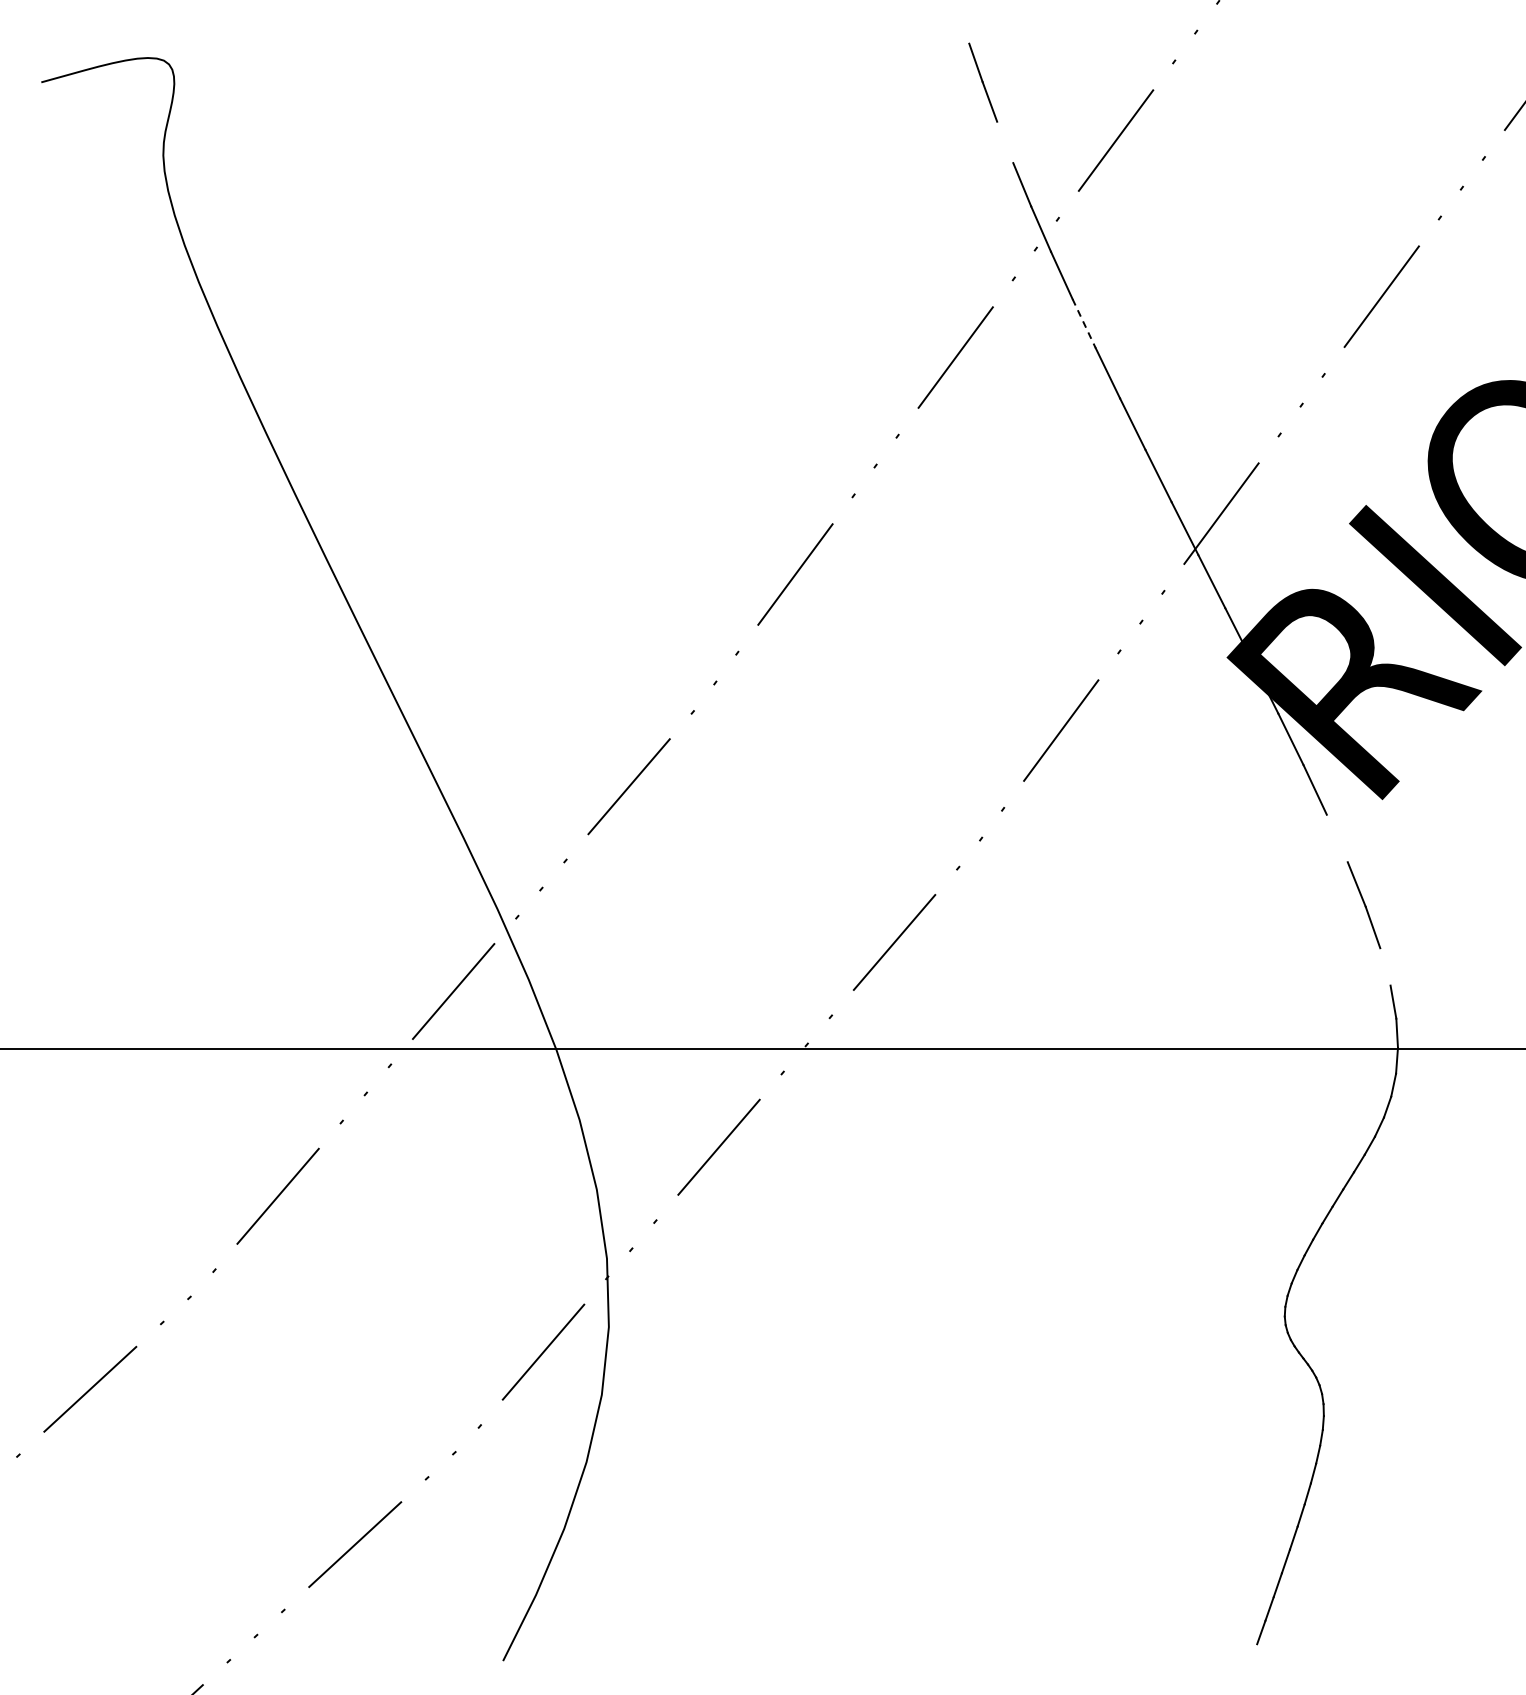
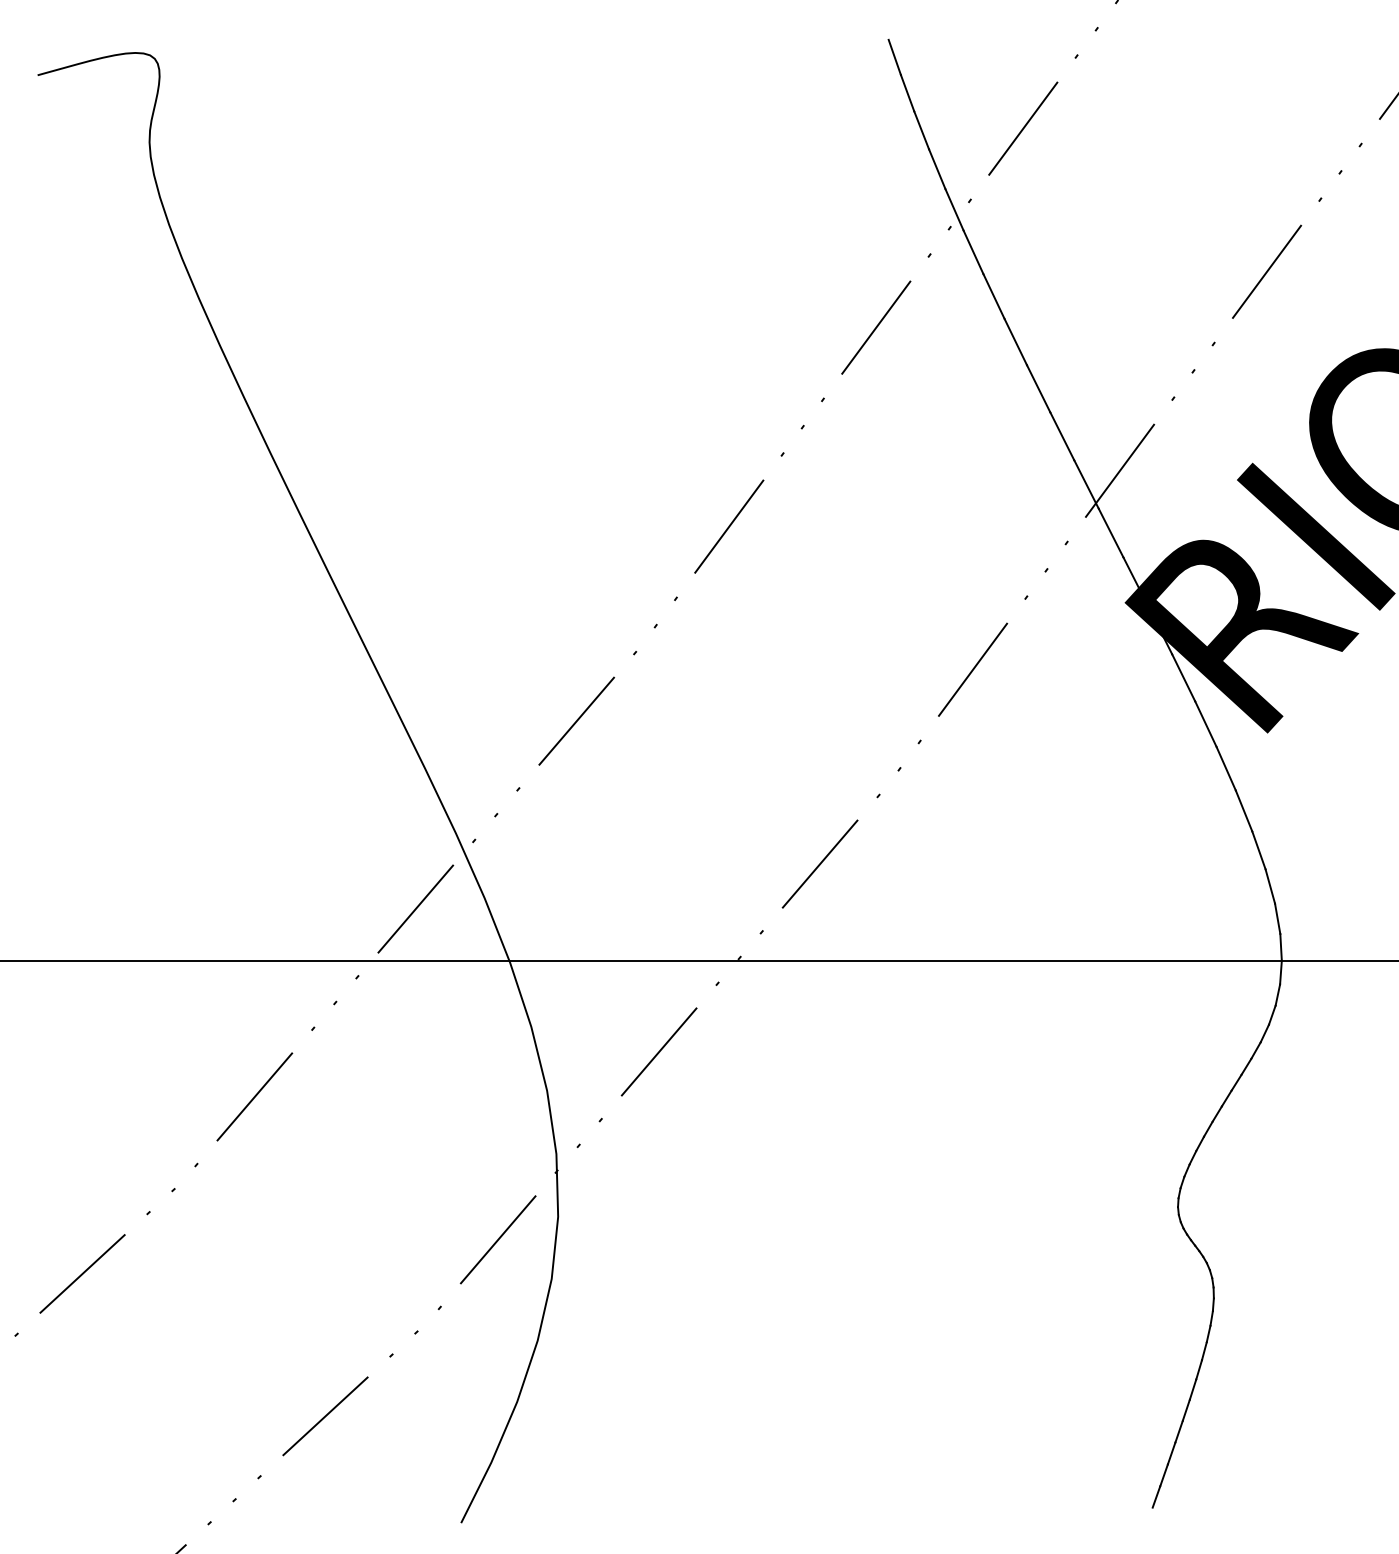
line: (1005, 142) -> (921, 130), added
line: (1084, 324) -> (994, 297), dashed -> solid
line: (1336, 838) -> (1225, 768), added
line: (1385, 966) -> (1270, 886), added

